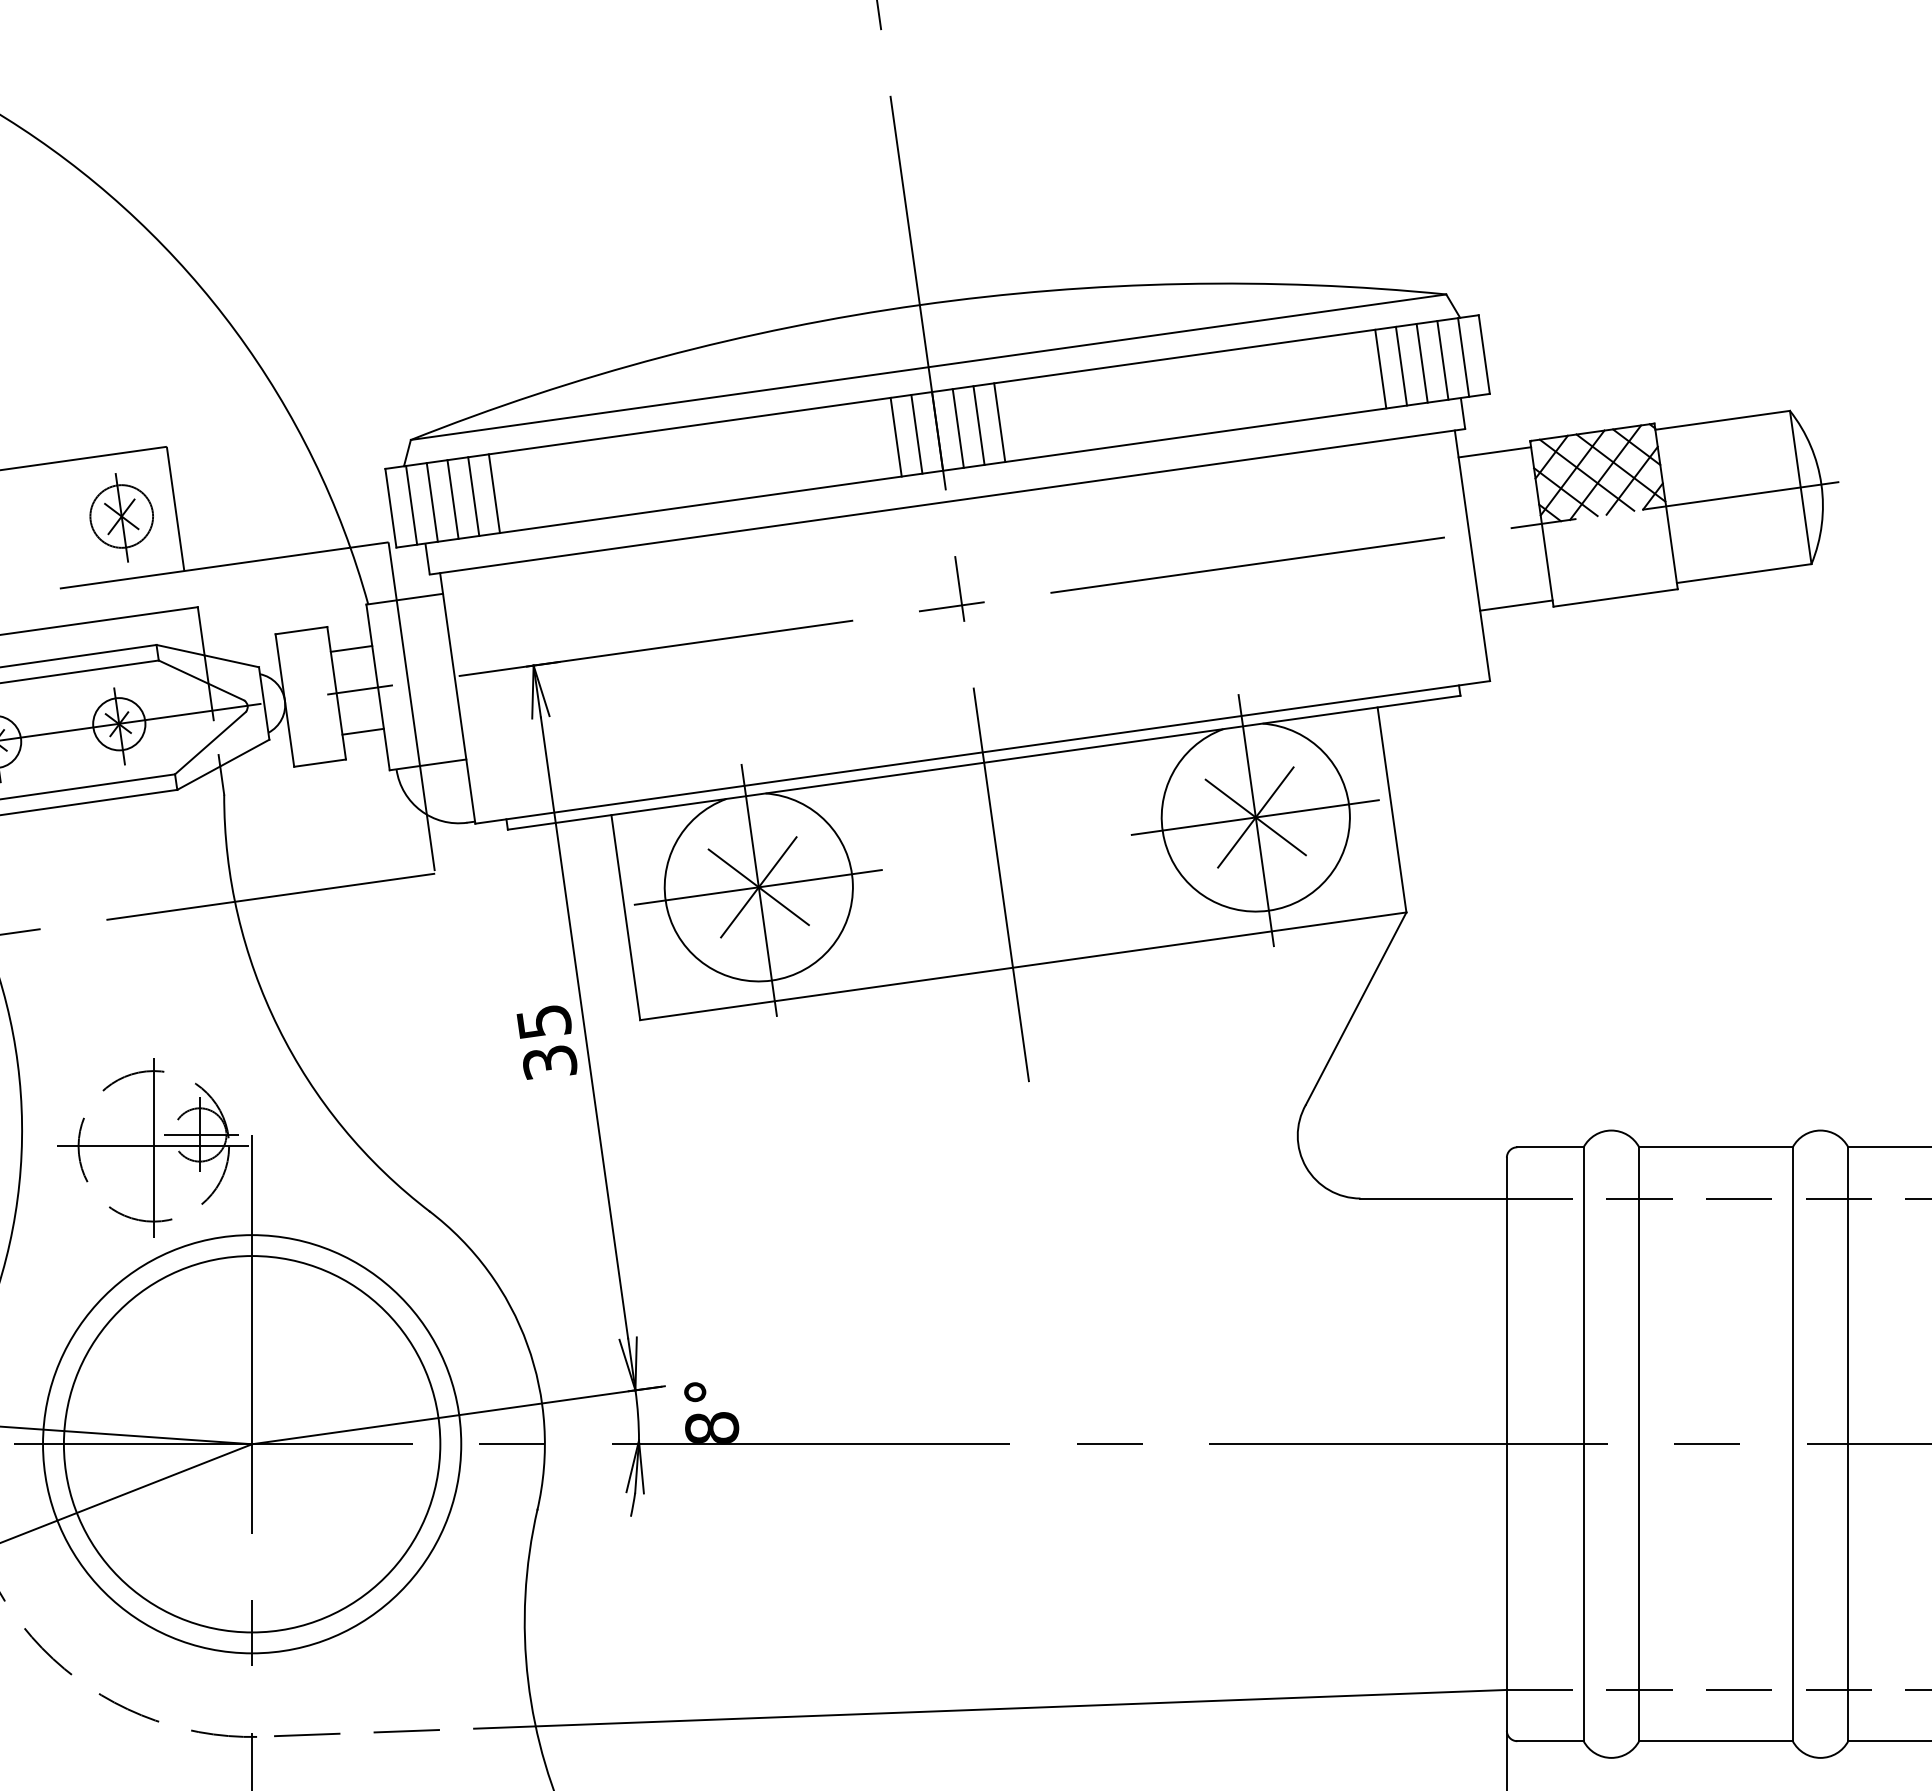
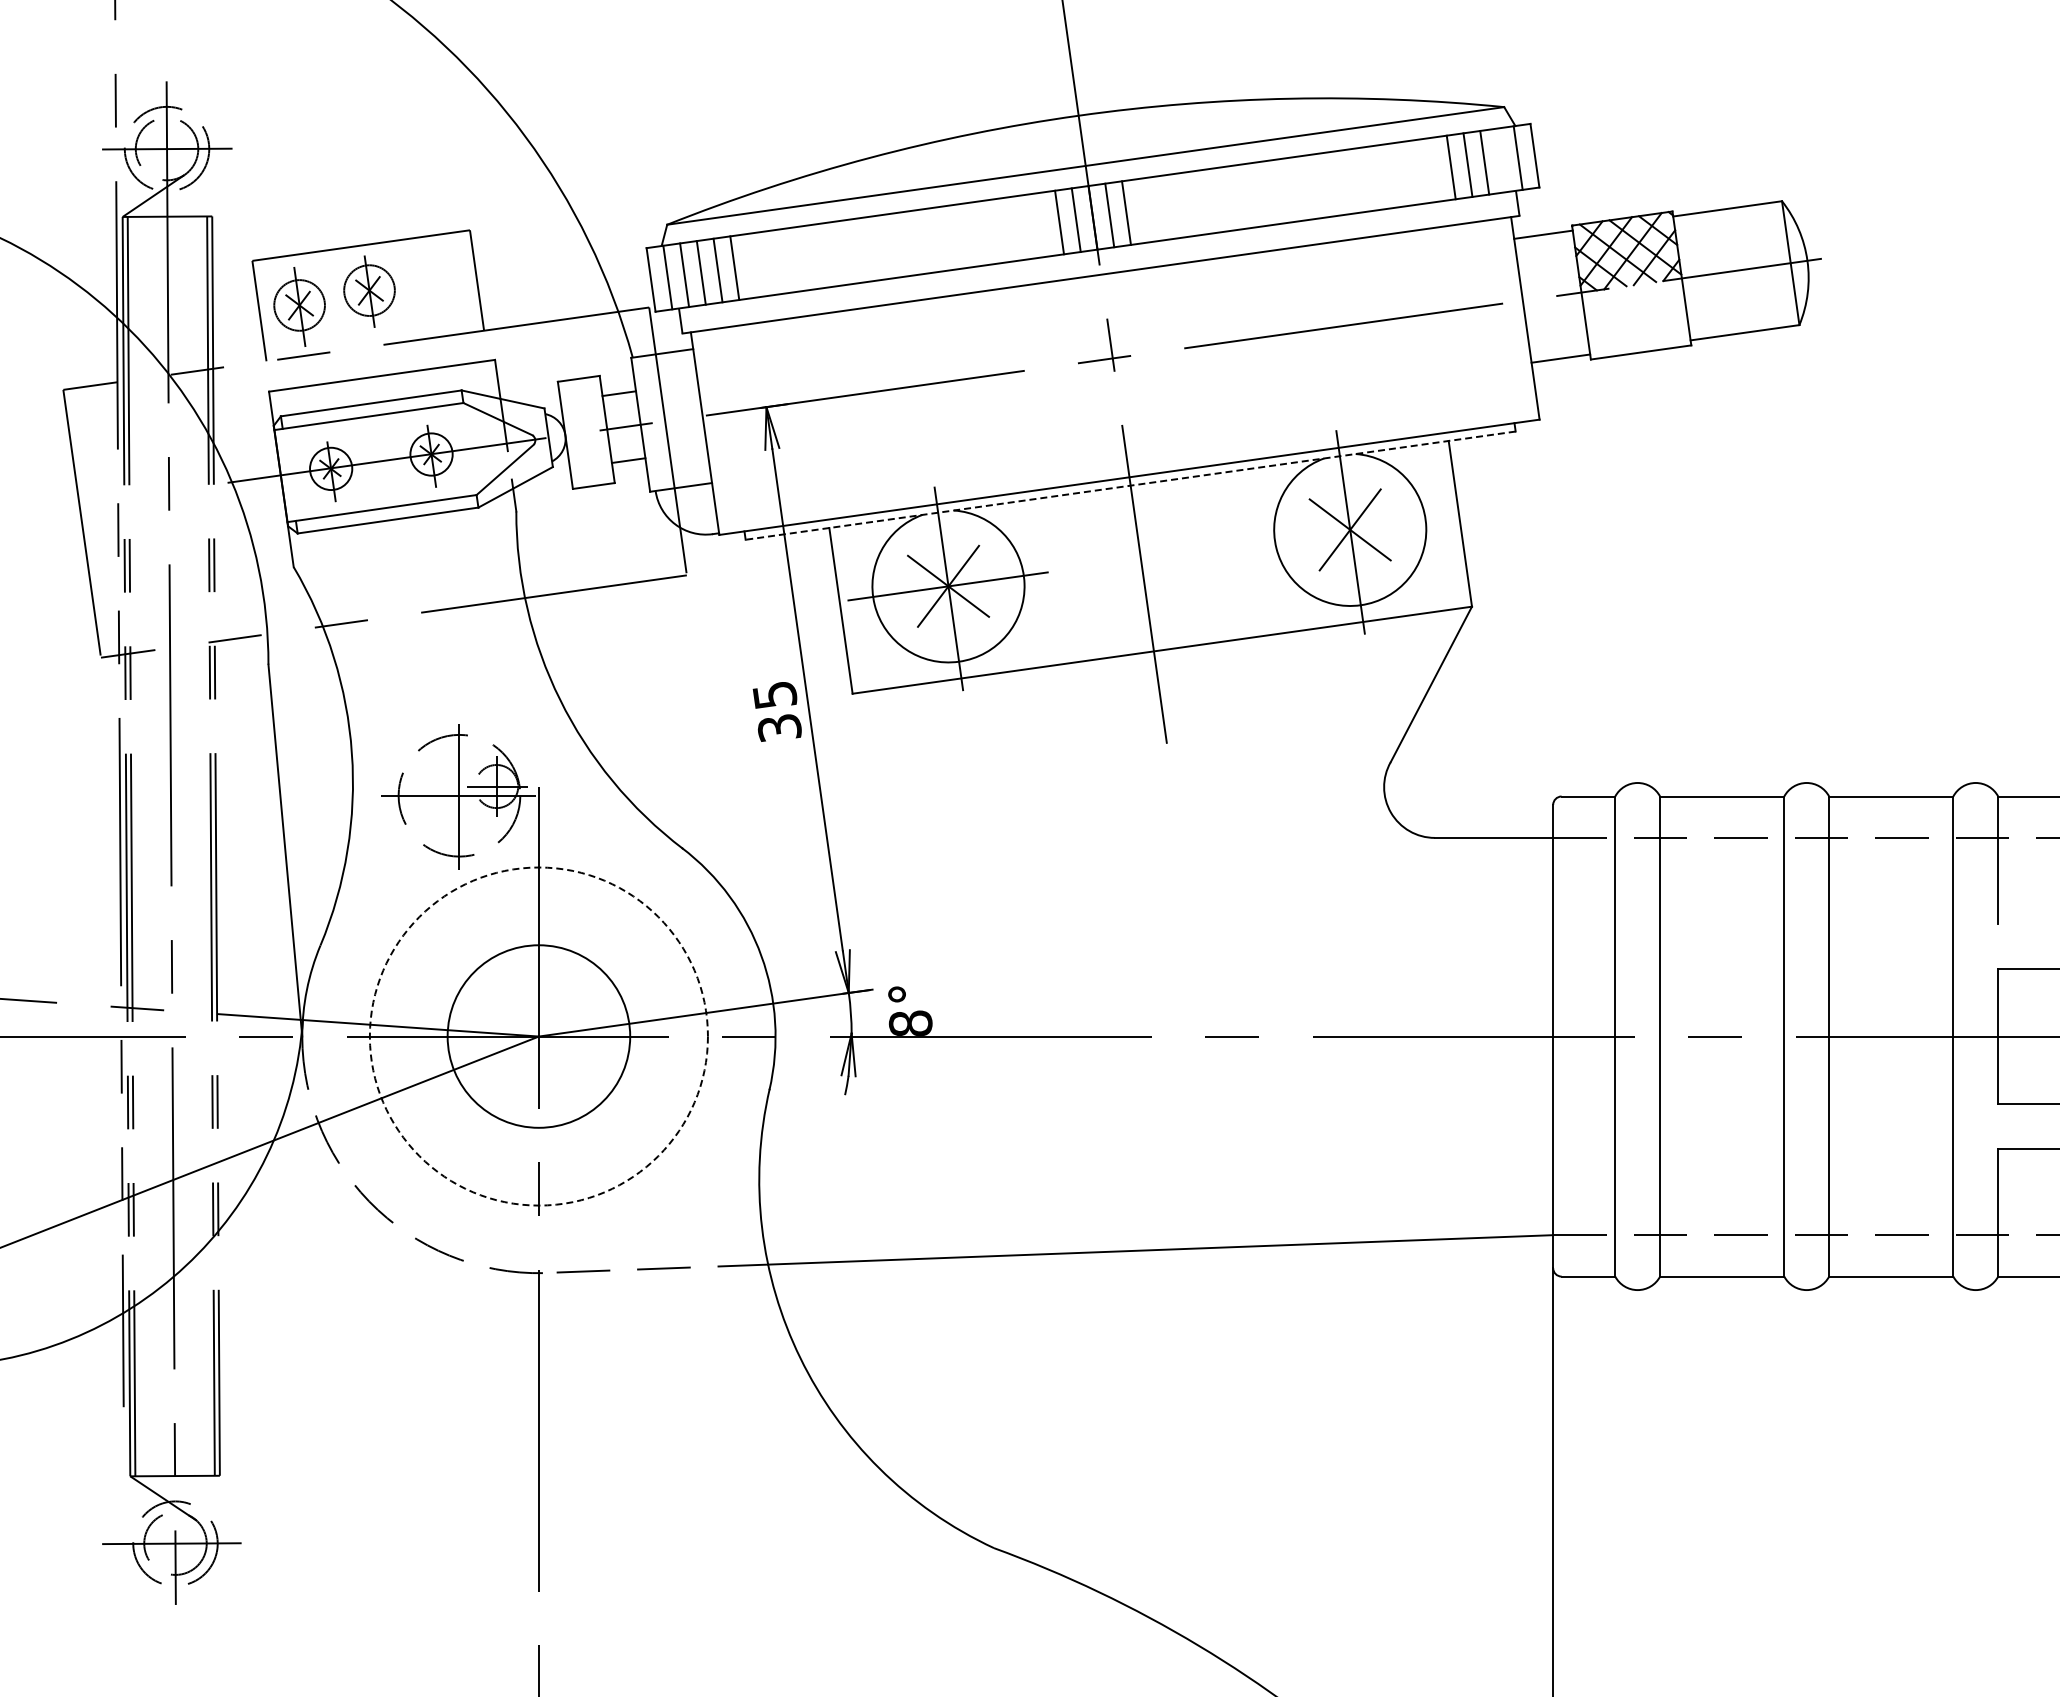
line: (1441, 360) -> (1500, 160), removed
line: (998, 422) -> (1142, 210), removed
part: (121, 517) -> (369, 291), moved
line: (983, 762) -> (1130, 485), solid -> dashed
line: (1254, 816) -> (1349, 529), removed
circle: (251, 1444) -> (538, 1036), size x0.6
circle: (251, 1444) -> (538, 1036), solid -> dashed

